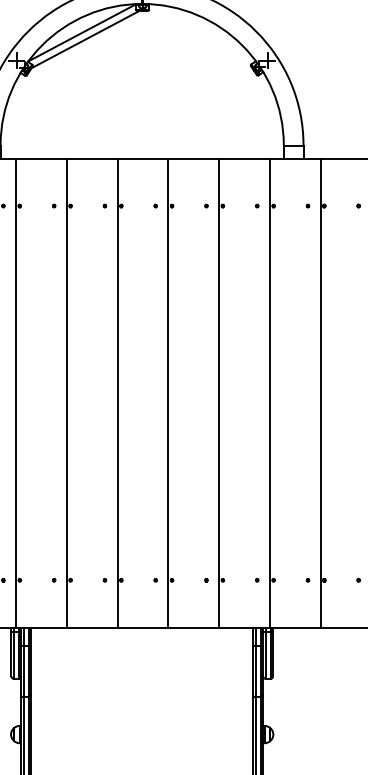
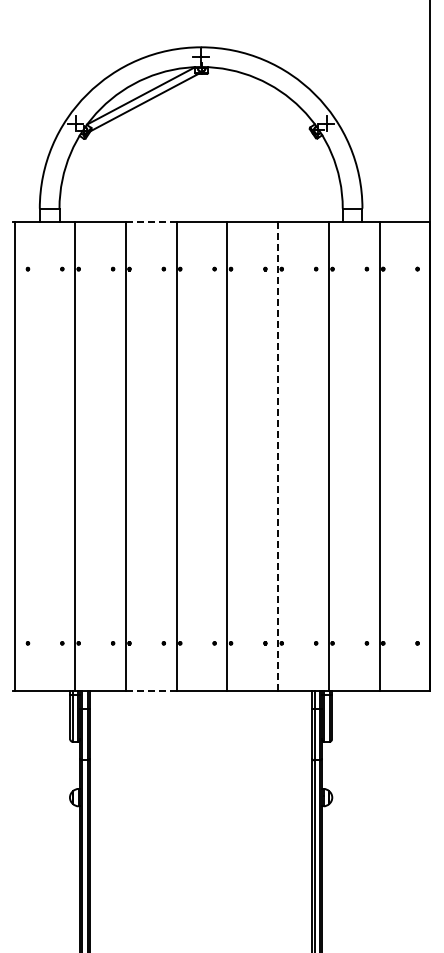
line: (92, 158) -> (151, 221), solid -> dashed
line: (219, 392) -> (278, 455), solid -> dashed
line: (92, 627) -> (151, 690), solid -> dashed

